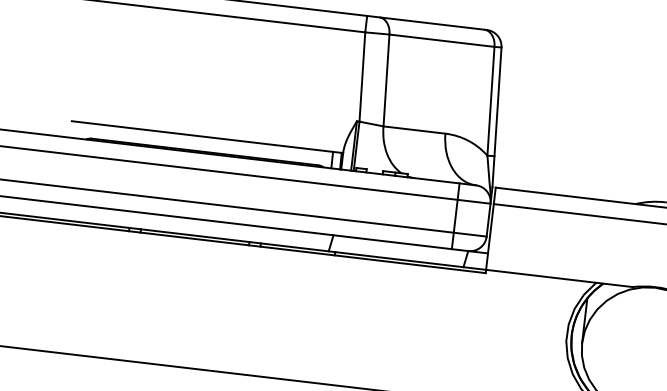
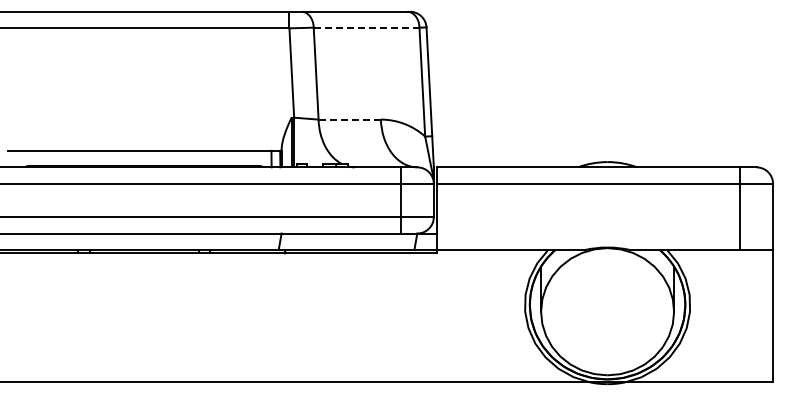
line: (441, 40) -> (366, 27), solid -> dashed
line: (414, 129) -> (349, 119), solid -> dashed

